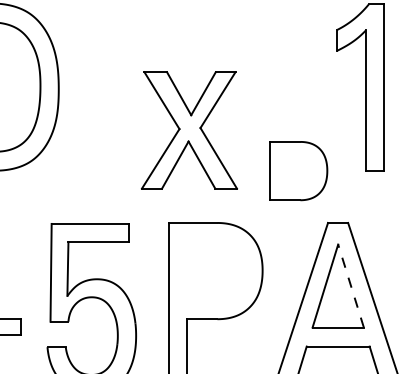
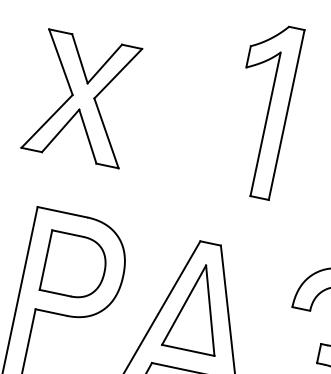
part: (189, 130) -> (82, 98), moved
part: (298, 171) -> (74, 266), moved
line: (350, 285) -> (209, 310), dashed -> solid

